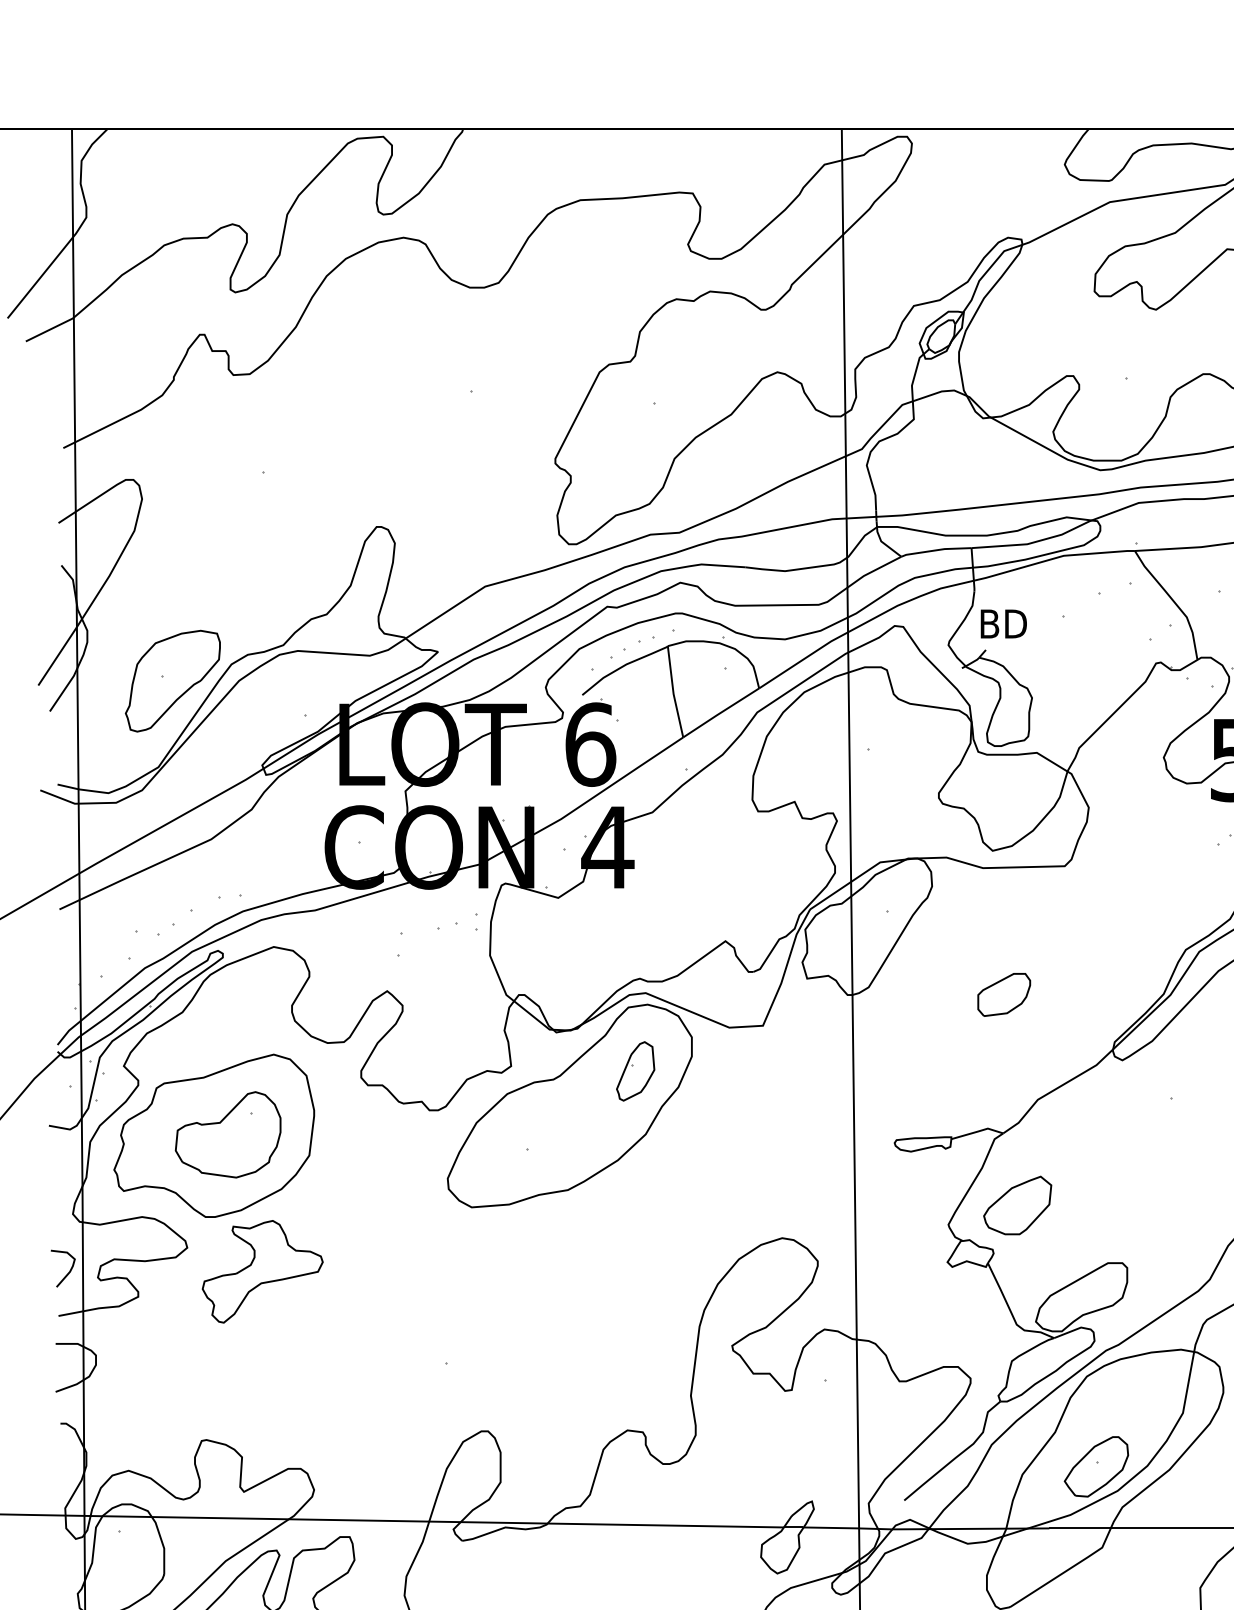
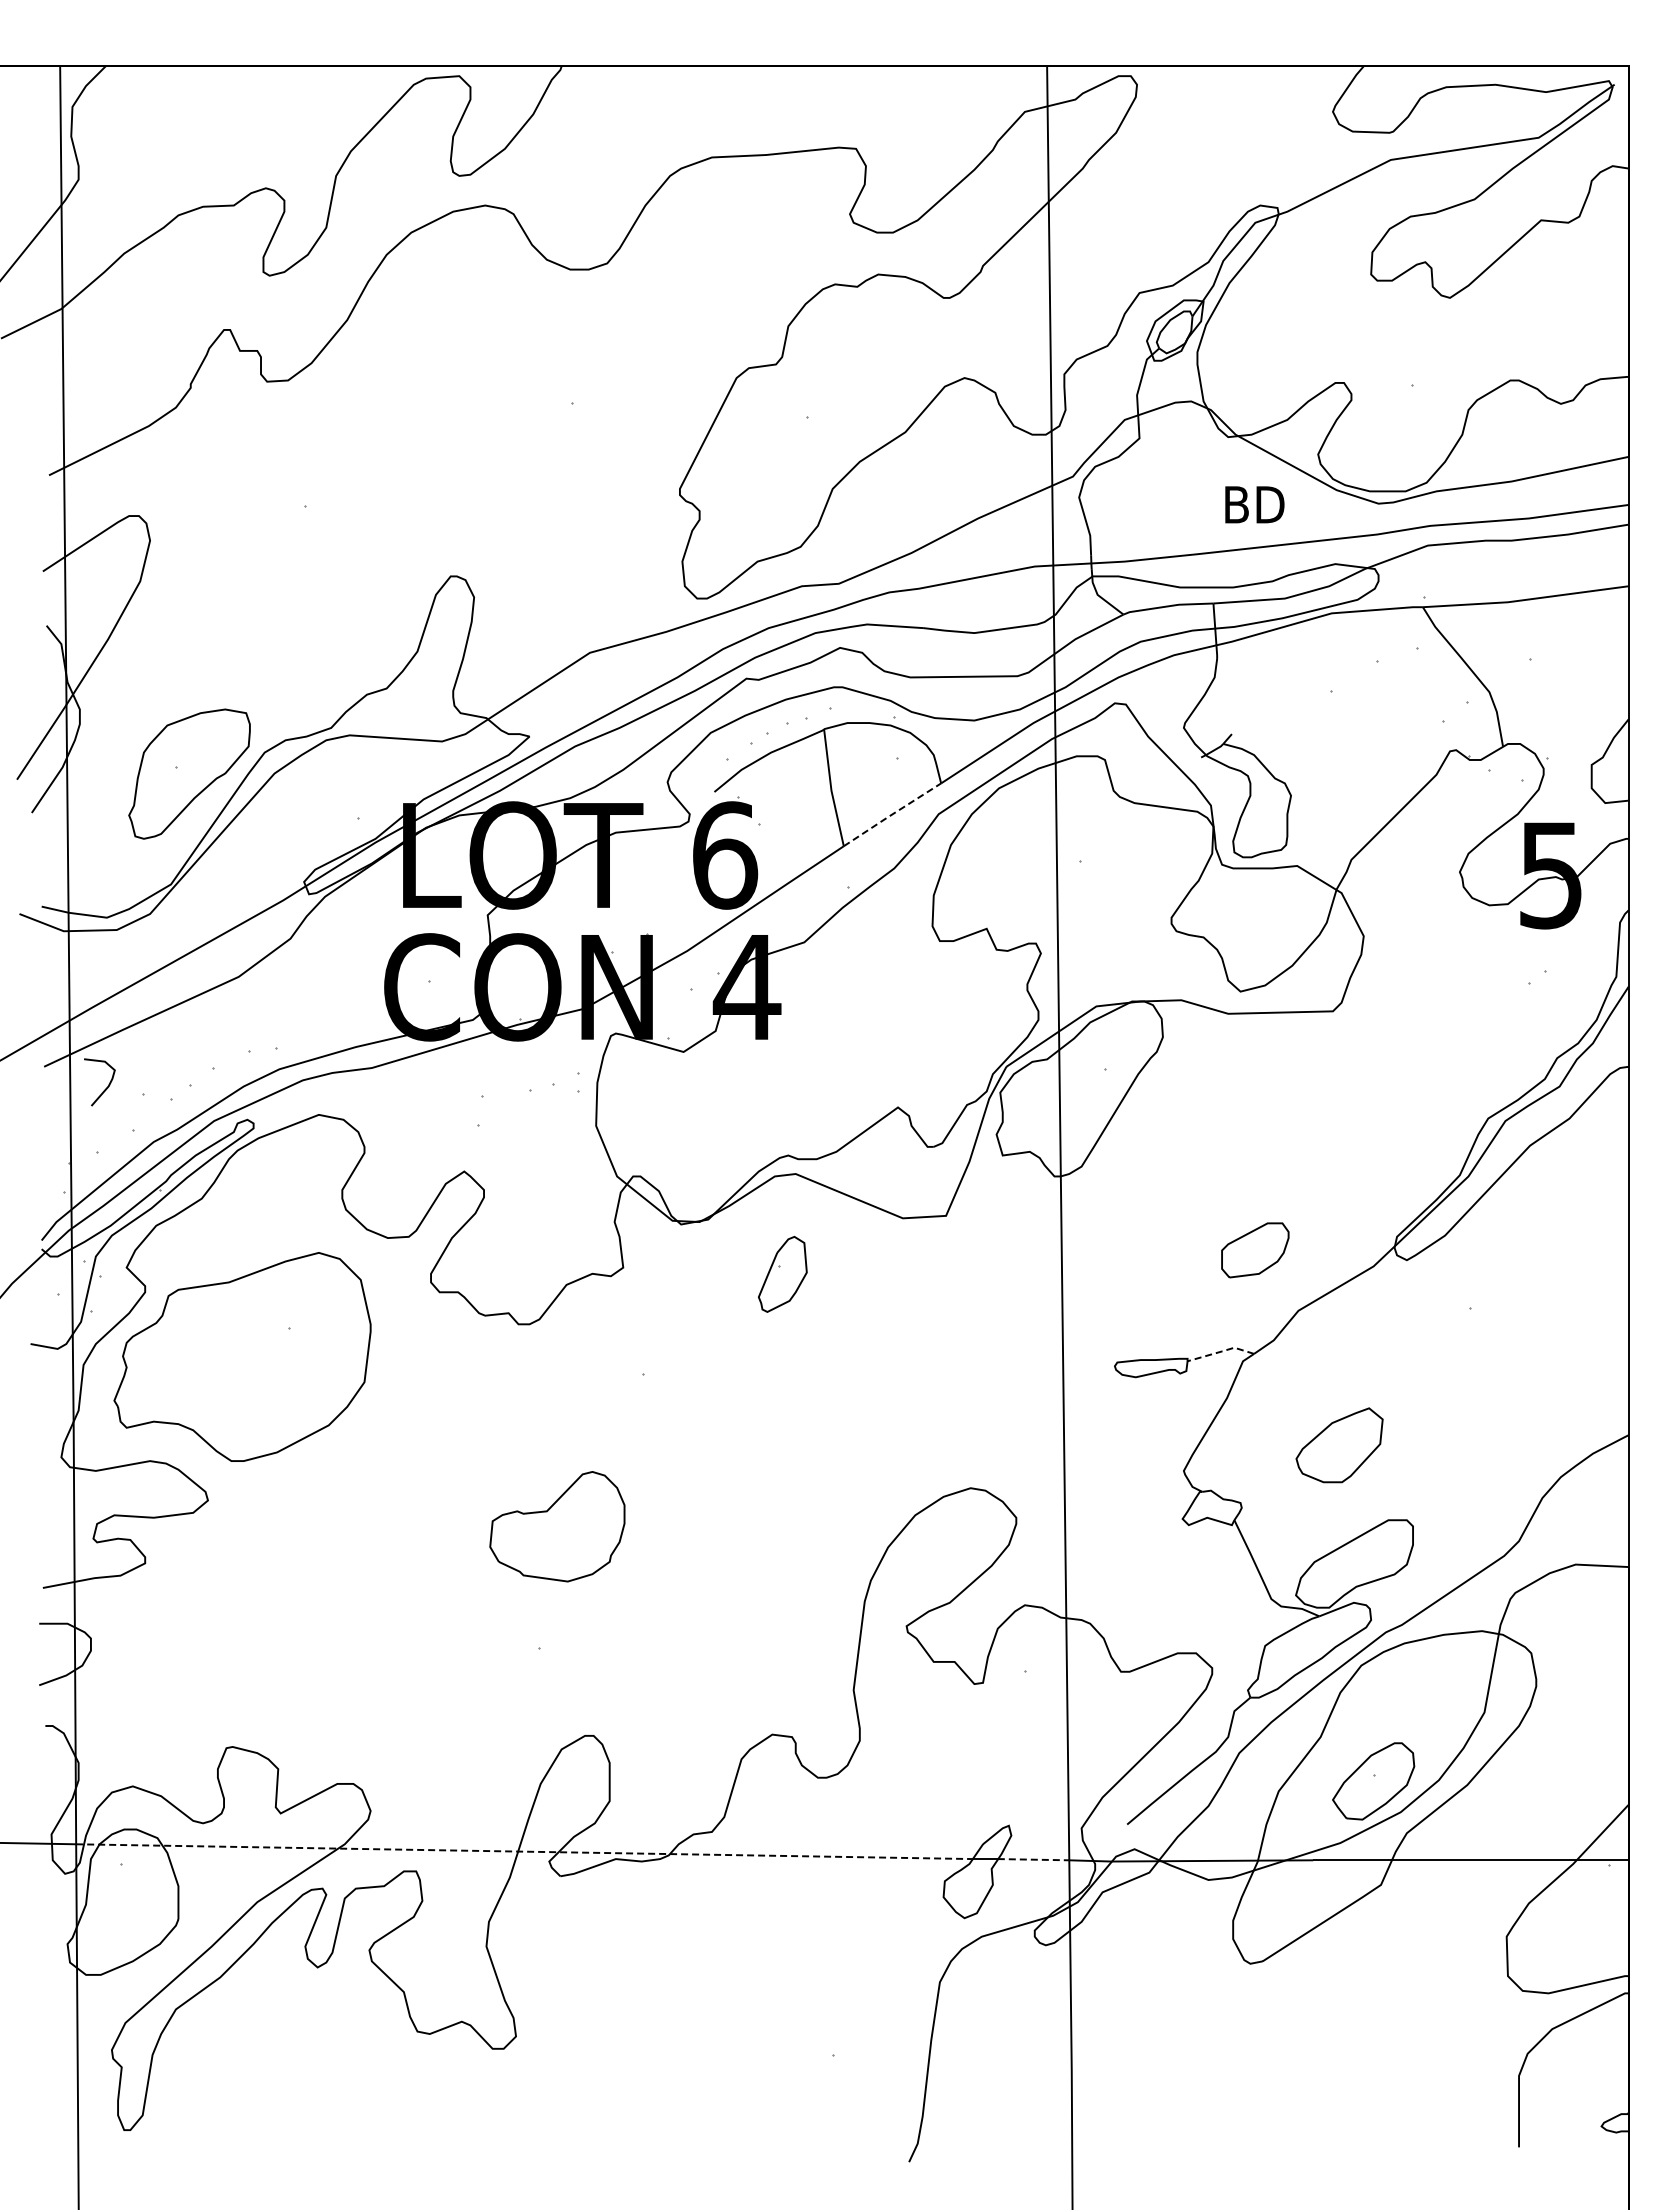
text: (1003, 623) -> (1254, 504), moved
line: (720, 712) -> (891, 814), solid -> dashed
part: (1004, 995) -> (1255, 1250), moved
part: (569, 1105) -> (698, 1318), removed
line: (978, 1131) -> (1222, 1351), solid -> dashed
part: (228, 1134) -> (557, 1526), moved
part: (1017, 1205) -> (1339, 1445), moved
part: (262, 1271) -> (304, 1531), removed
curve: (67, 1273) -> (105, 1088), moved
line: (434, 1521) -> (524, 1851), solid -> dashed
line: (831, 1527) -> (1033, 1859), solid -> dashed

